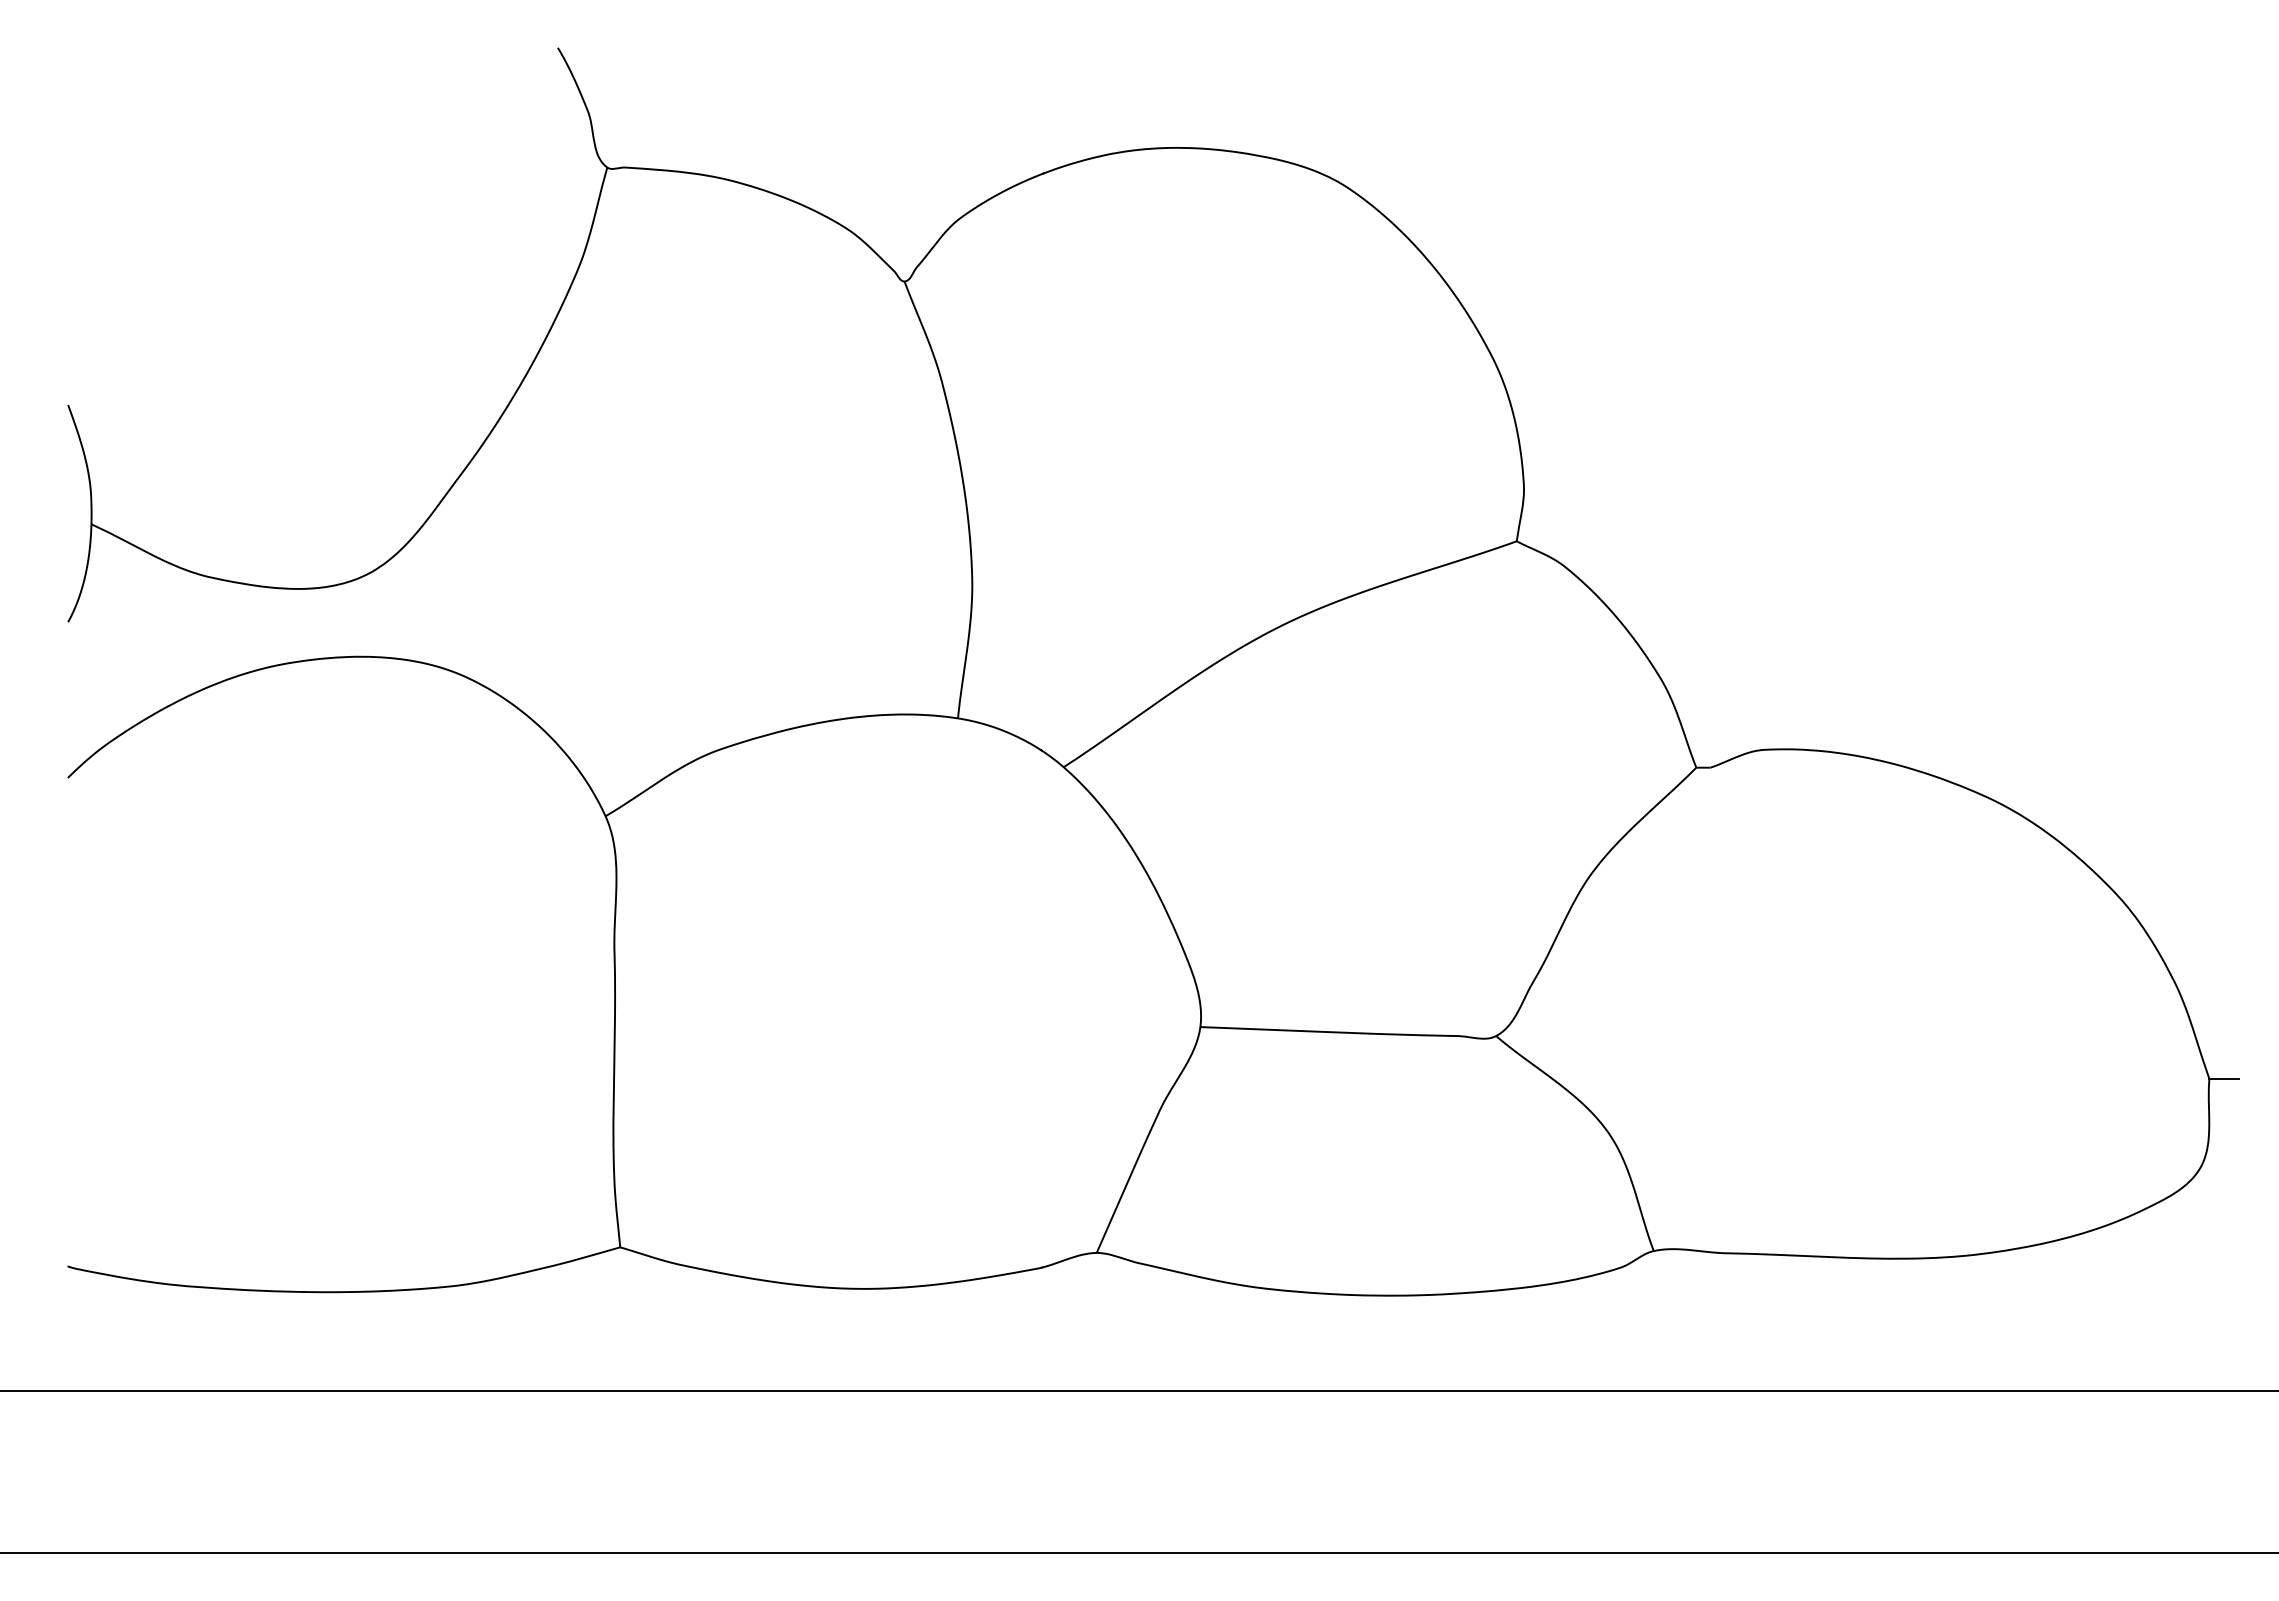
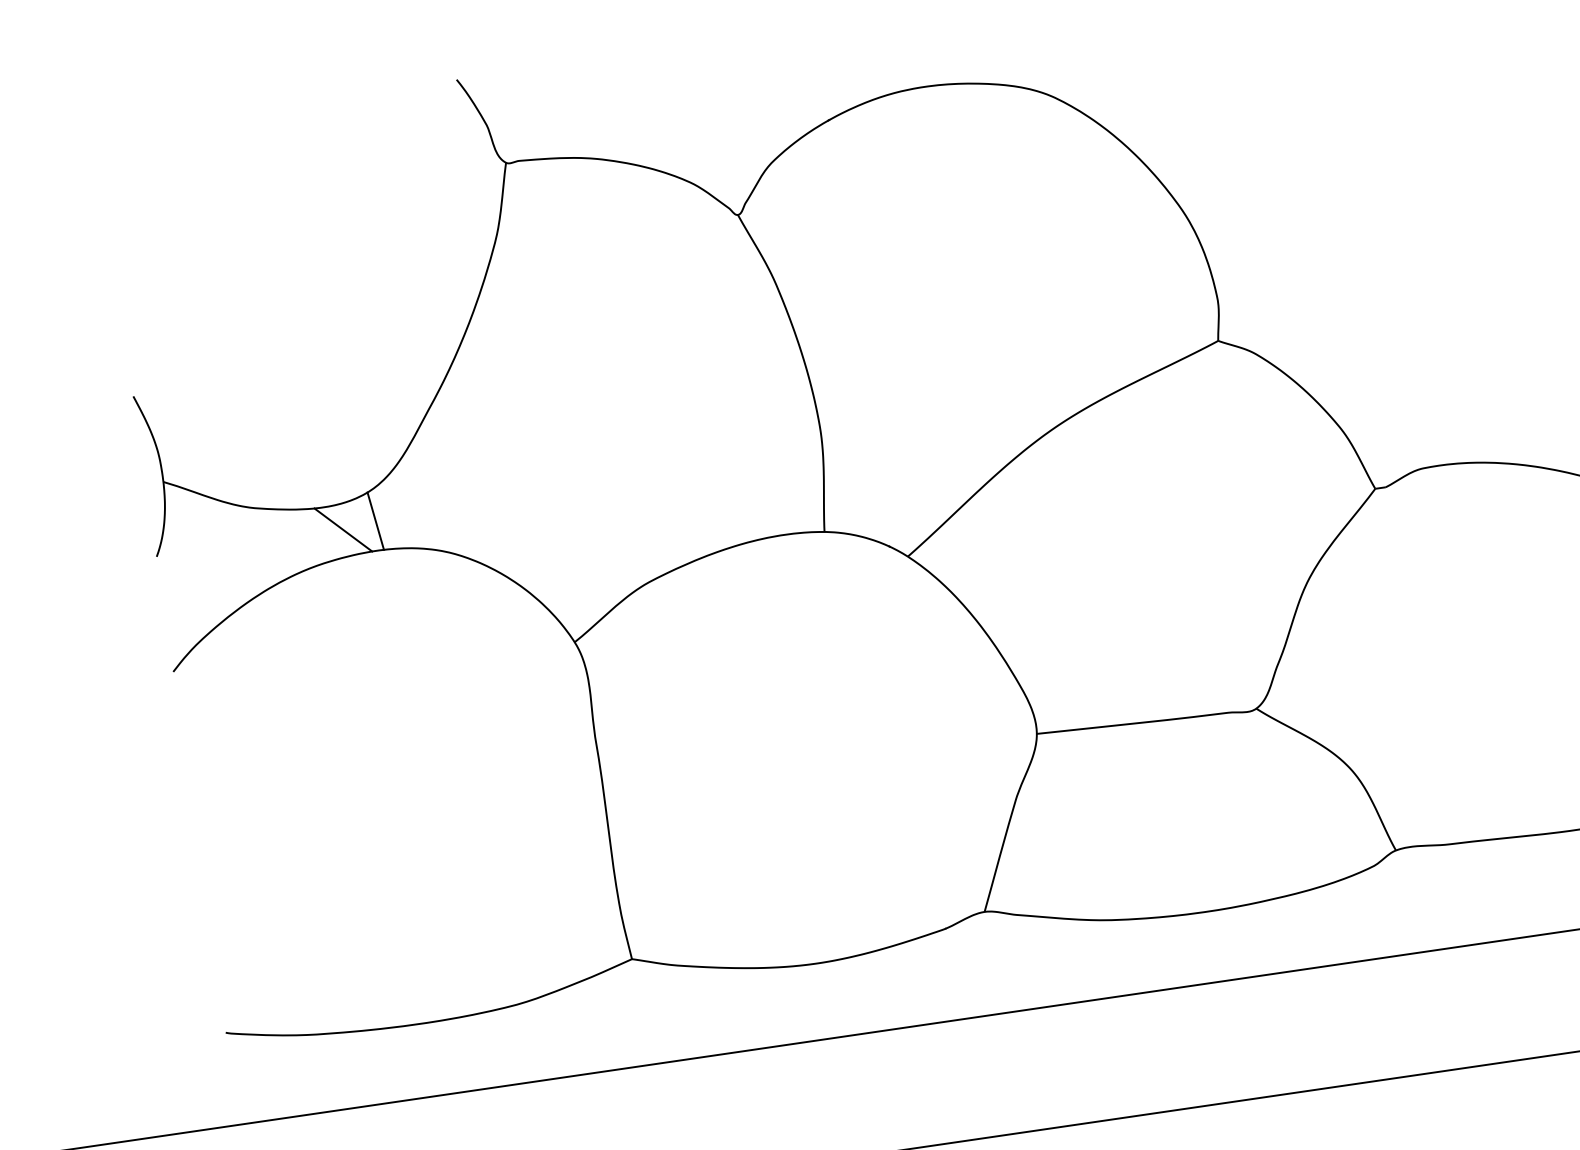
line: (364, 616) -> (375, 520), added
line: (320, 622) -> (343, 529), added

